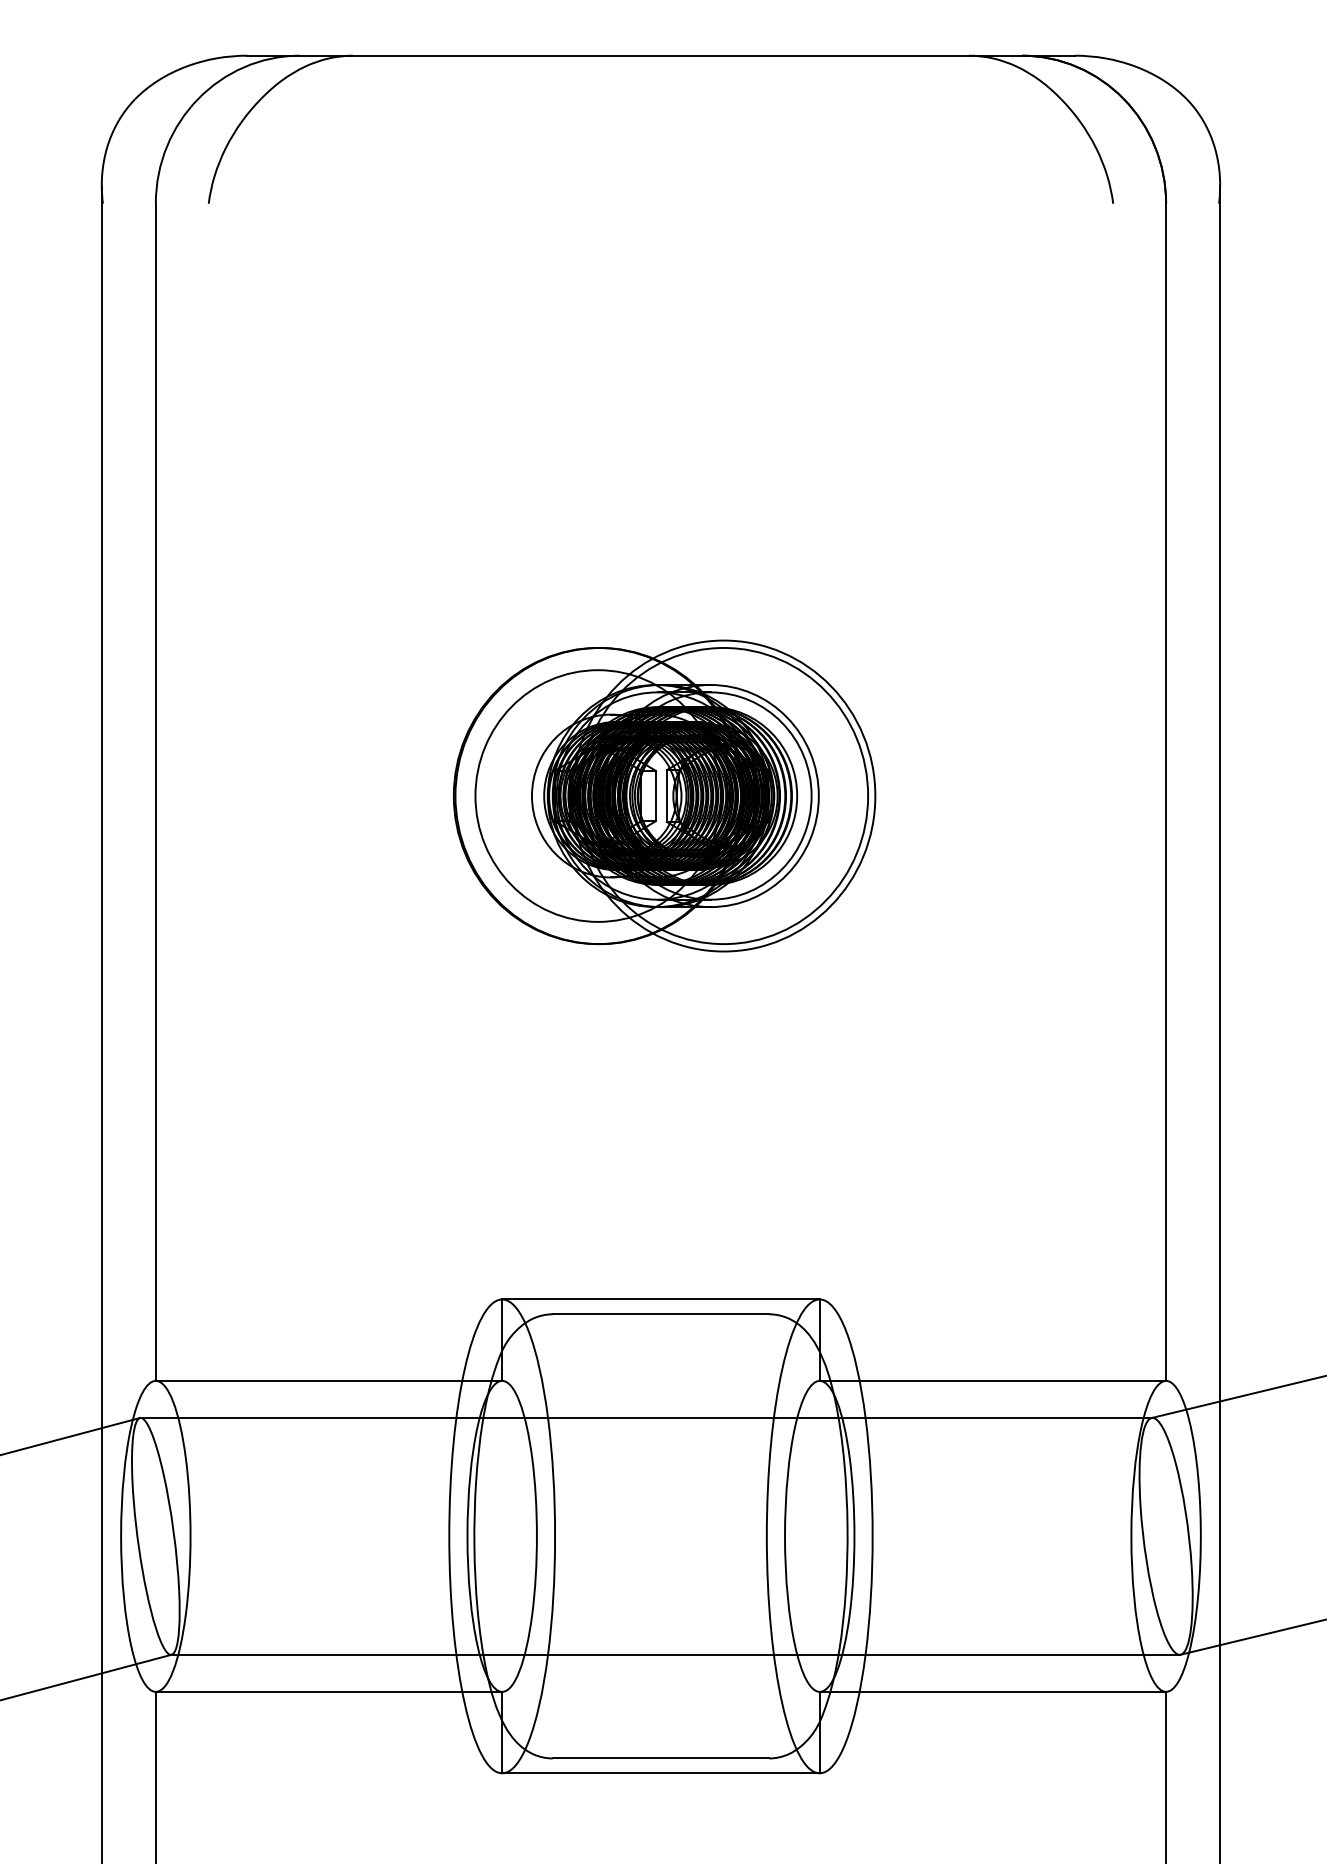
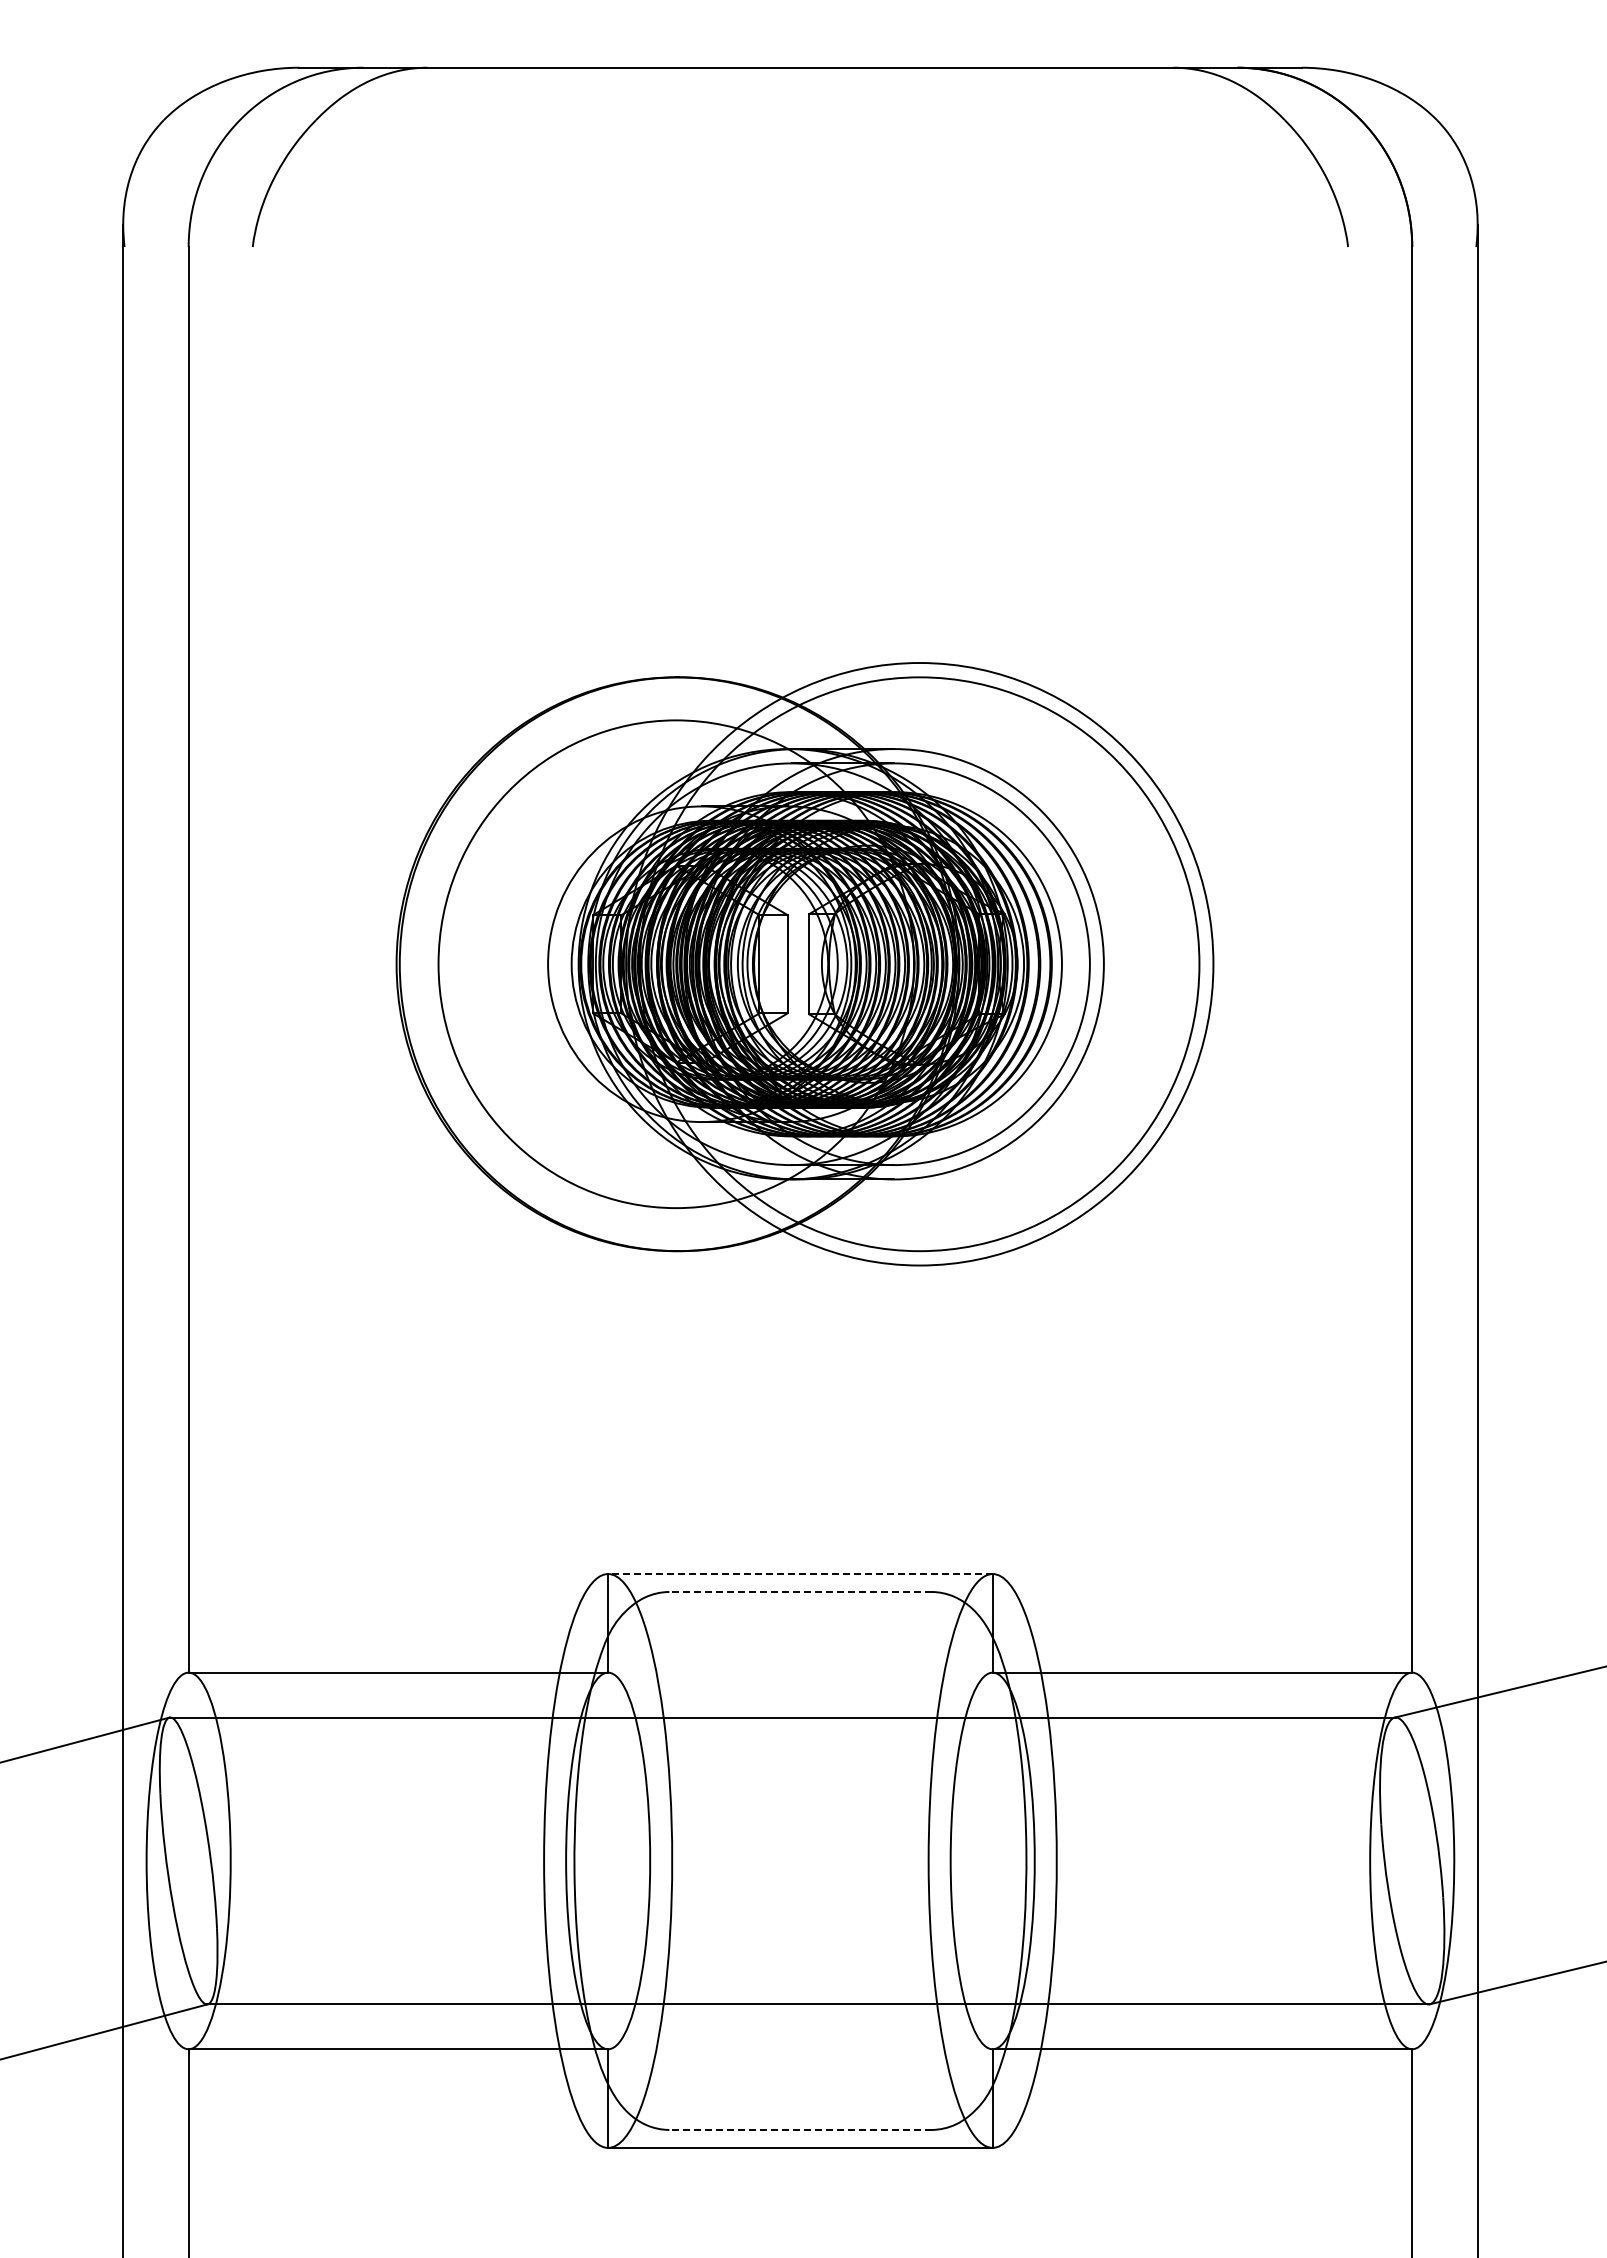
part: (664, 796) -> (804, 964), size x1.6
line: (660, 1299) -> (799, 1574), solid -> dashed
line: (660, 1313) -> (799, 1591), solid -> dashed
line: (660, 1758) -> (799, 2129), solid -> dashed

